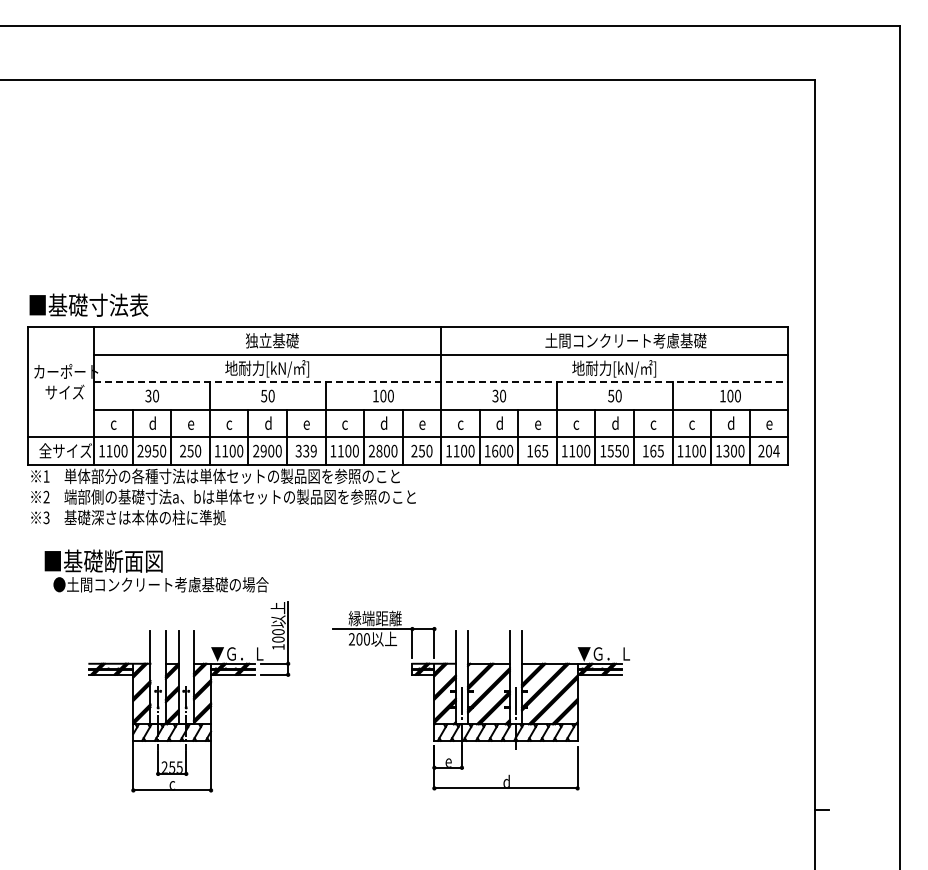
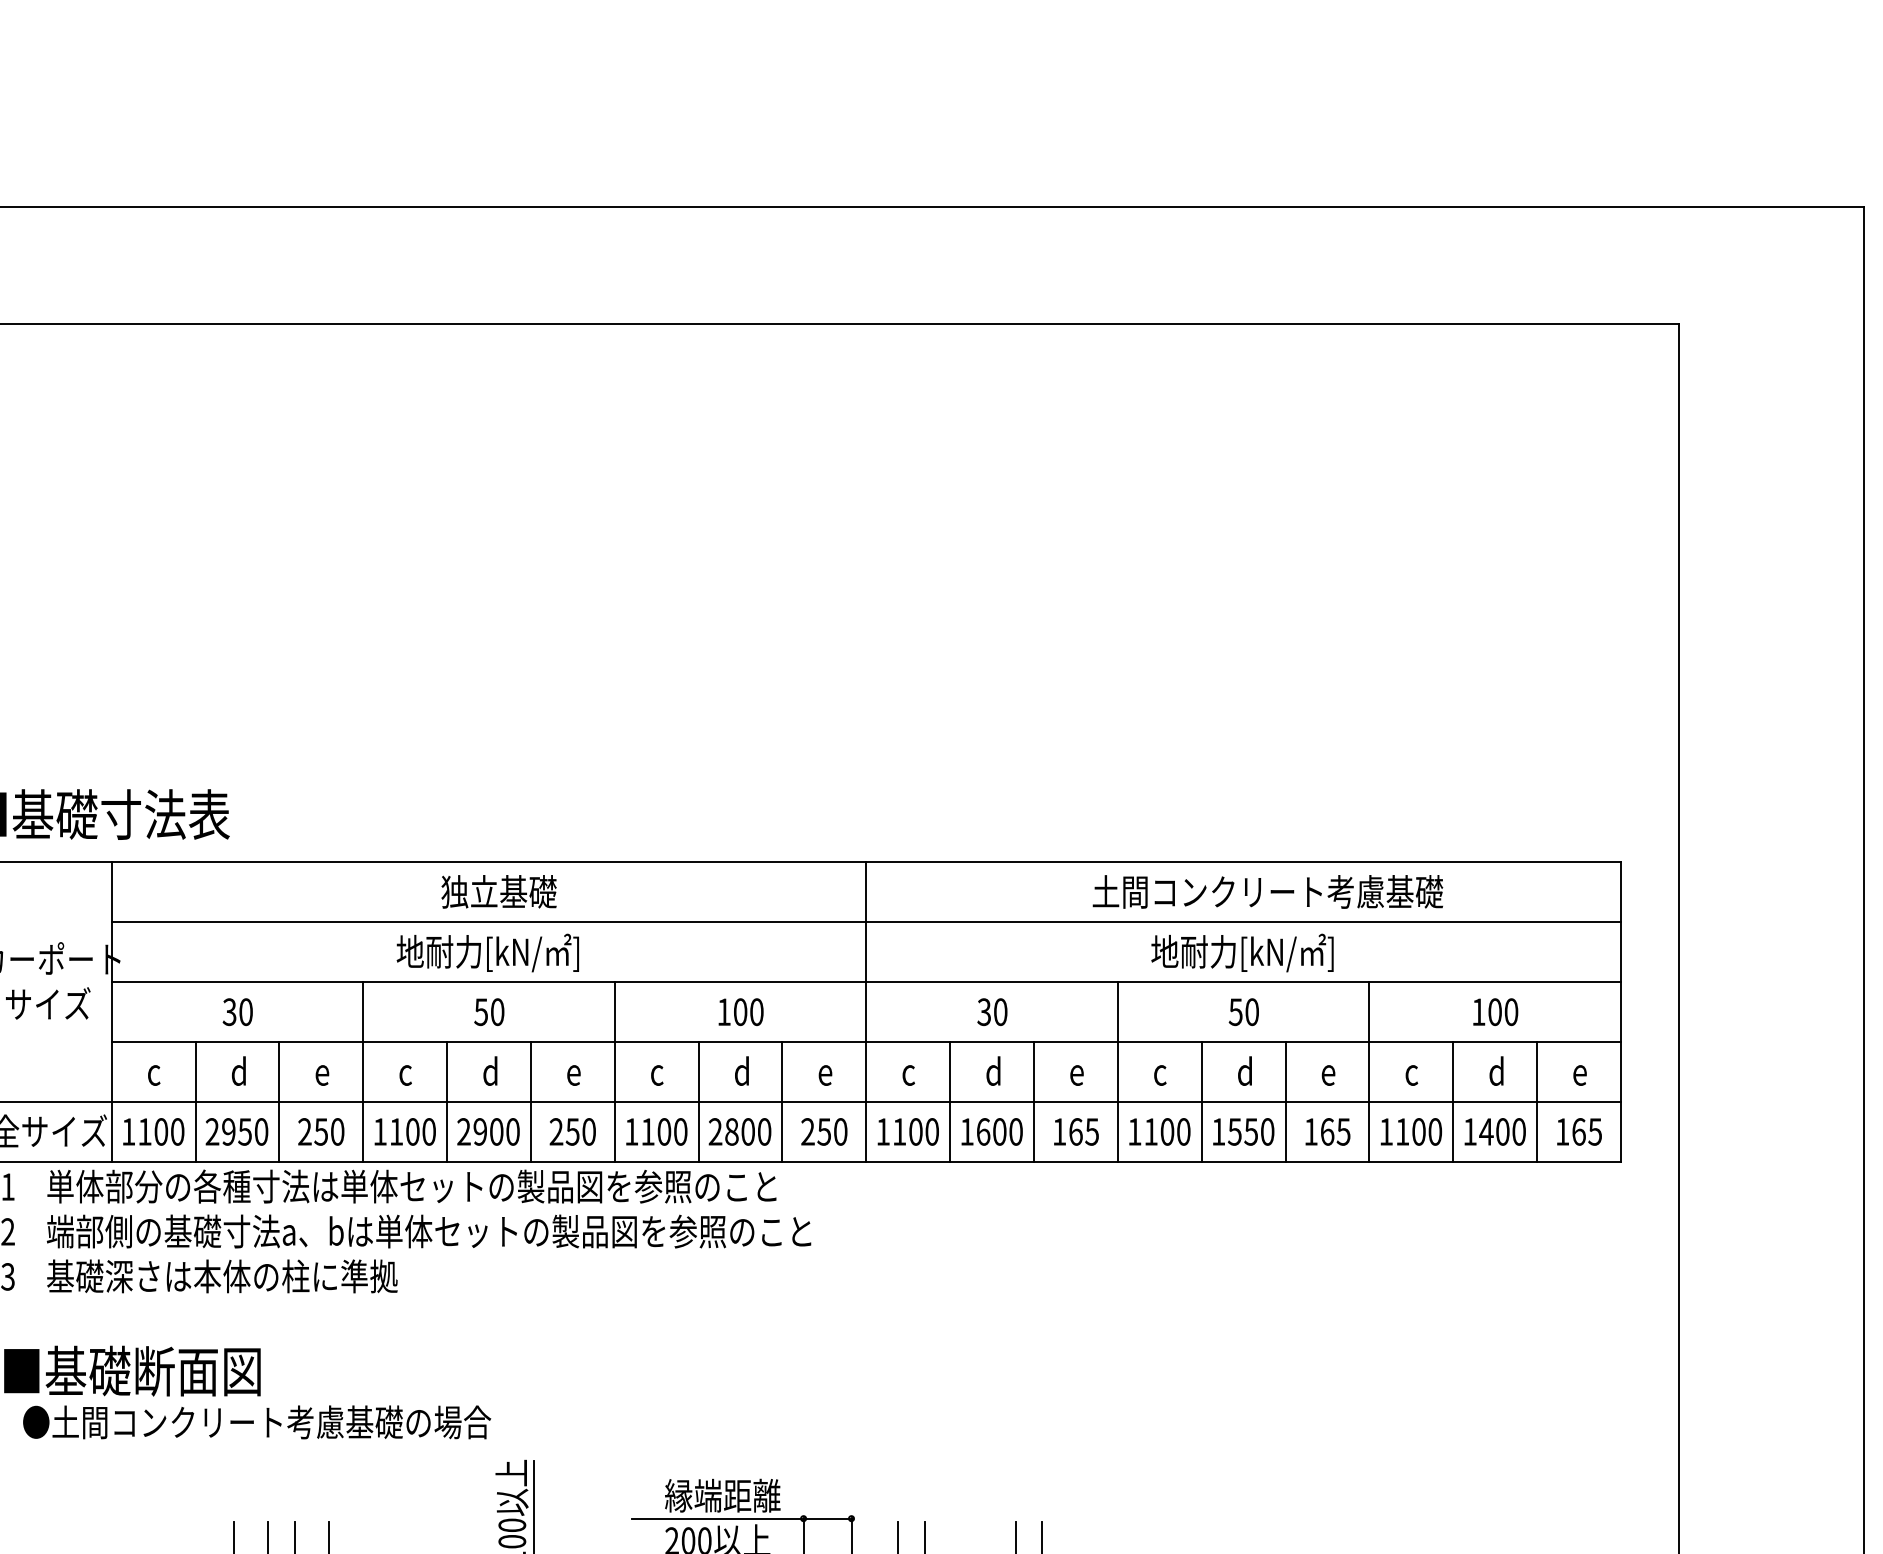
line: (441, 382) -> (866, 982), dashed -> solid
text: (654, 425) -> (1330, 1076), c -> e
text: (305, 450) -> (571, 1130), 339 -> 250
text: (726, 450) -> (1486, 1130), 1300 -> 1400
text: (768, 450) -> (1577, 1130), 204 -> 165

